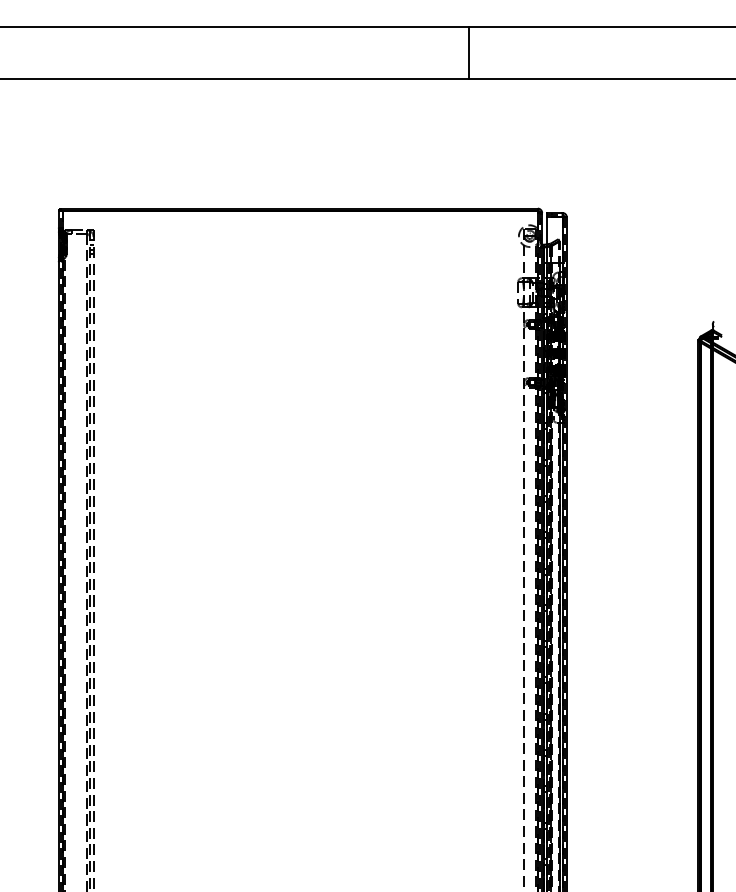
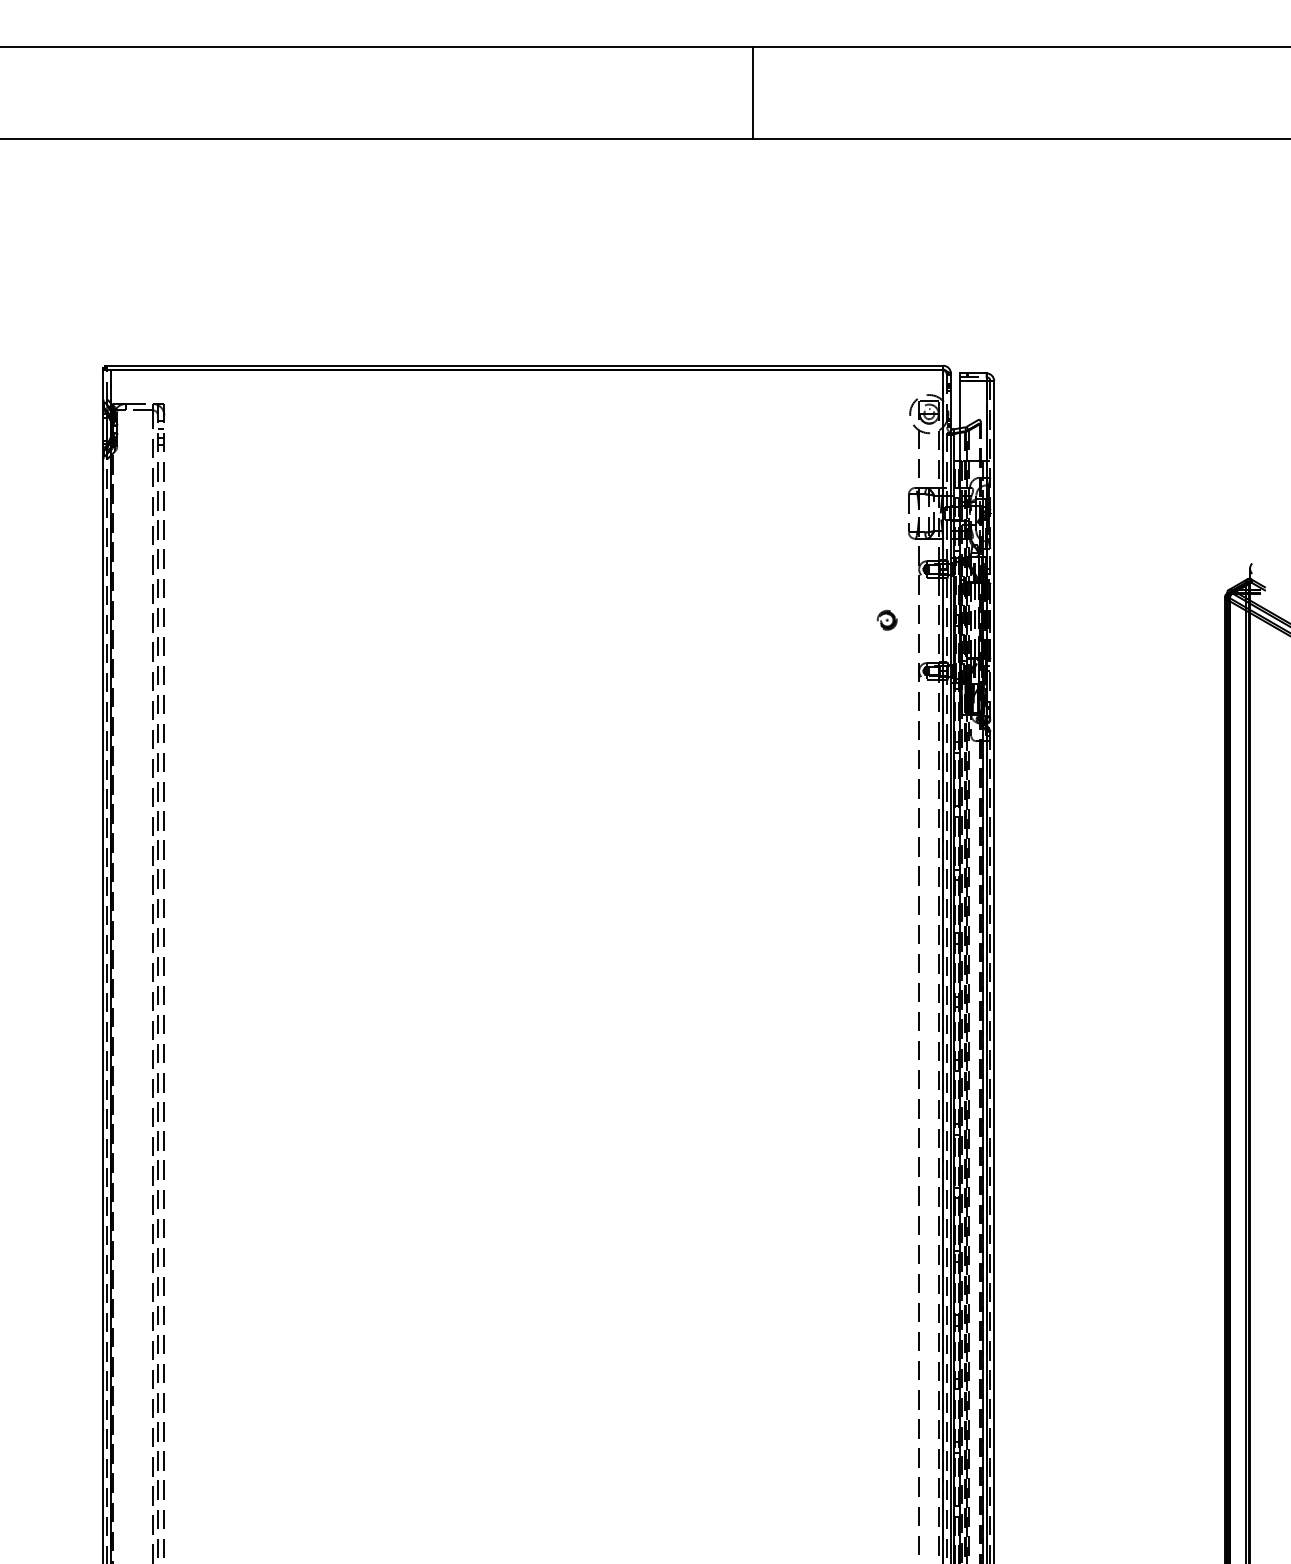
line: (468, 52) -> (753, 92), moved
part: (505, 353) -> (886, 619), added

